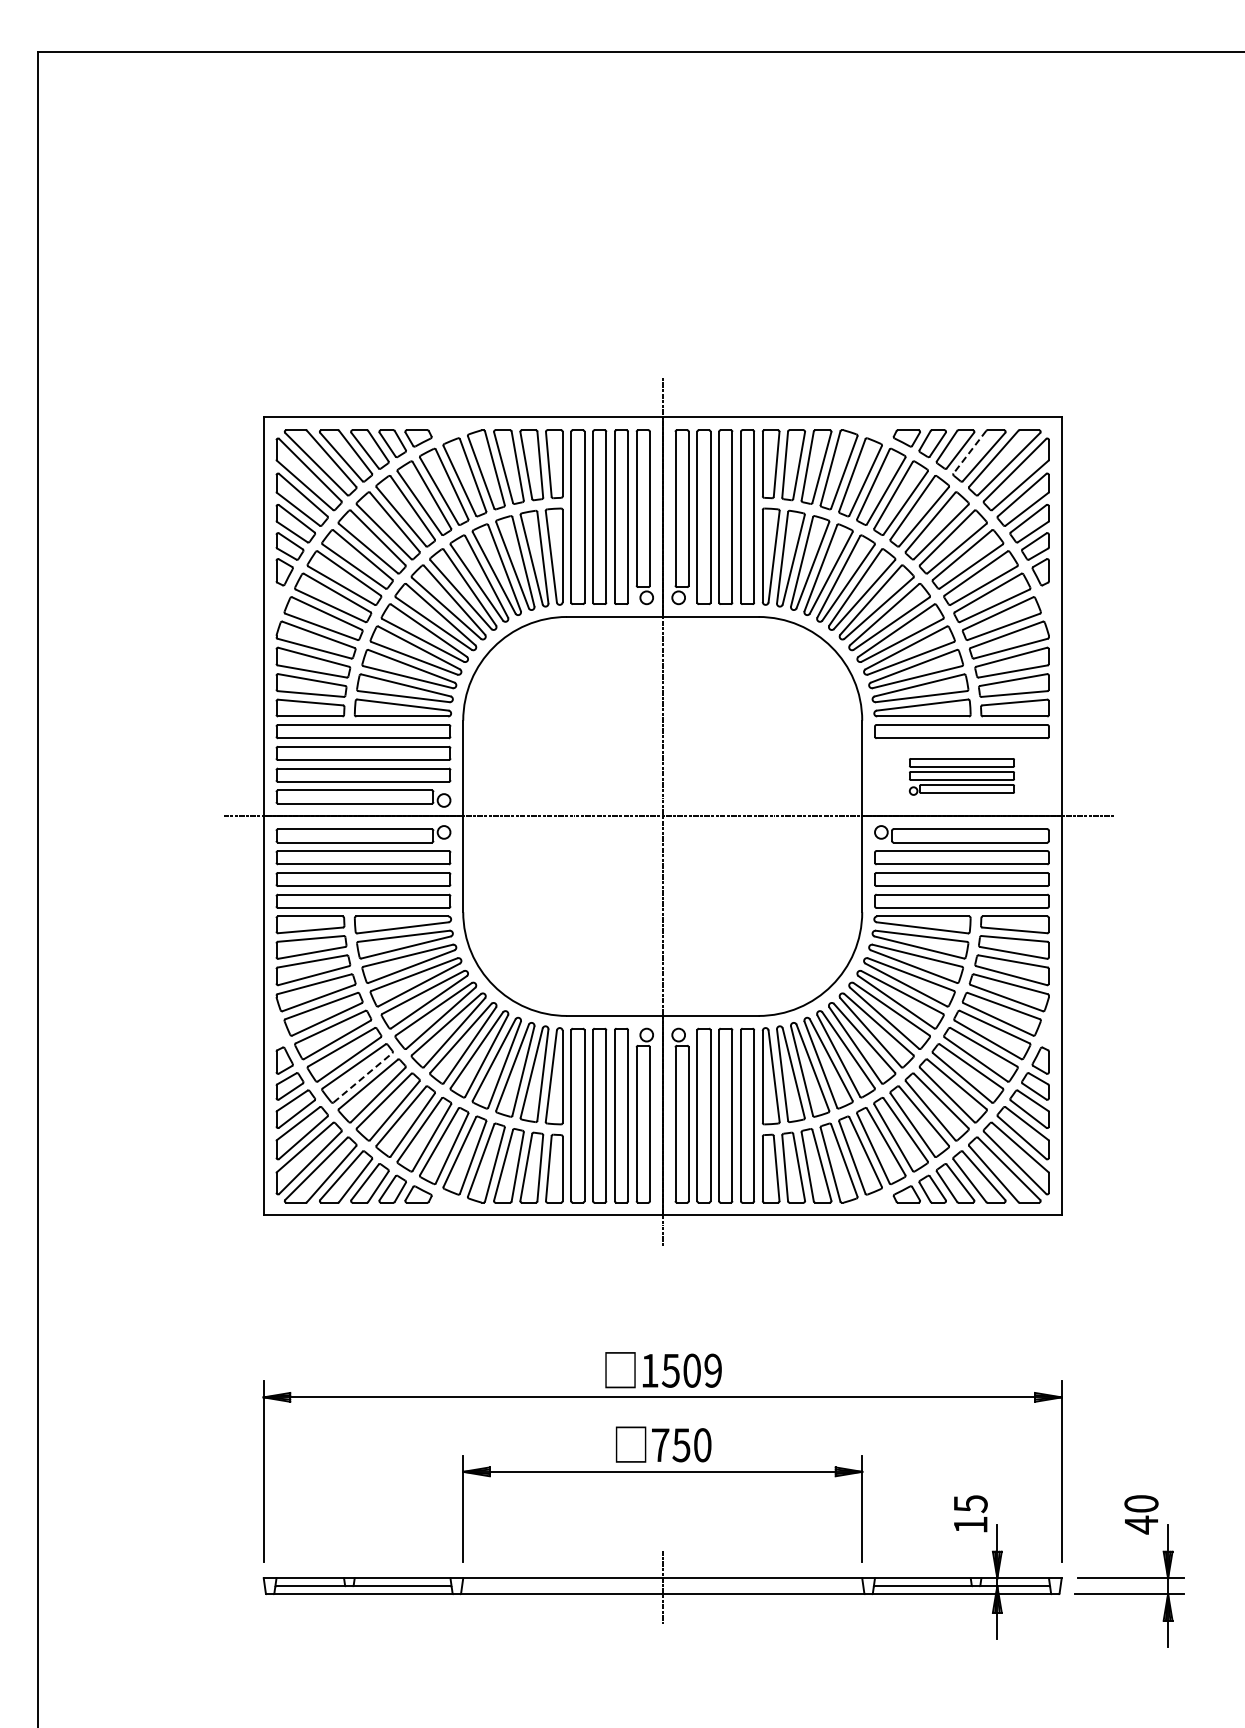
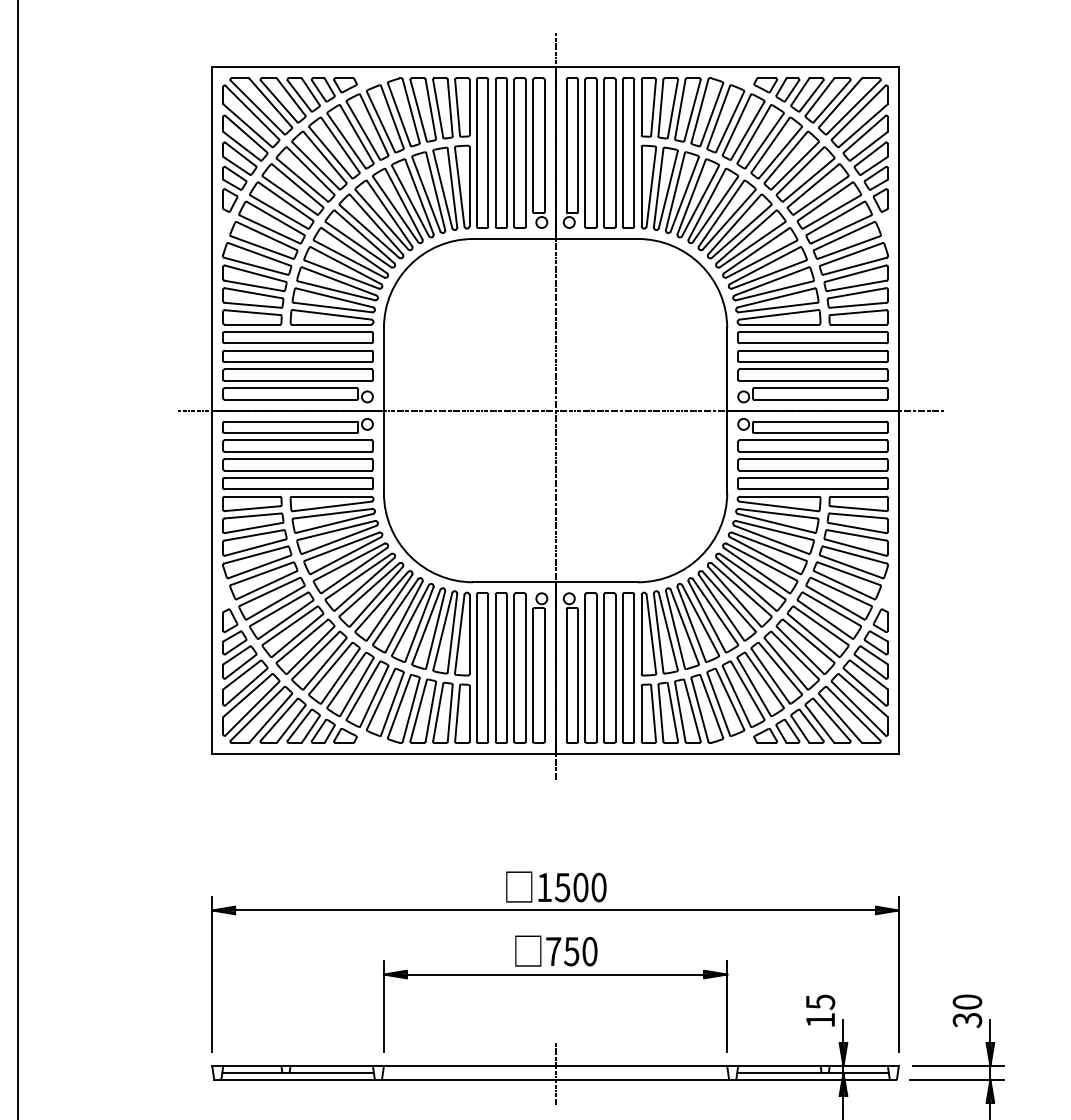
line: (969, 452) -> (819, 97), dashed -> solid
part: (961, 776) -> (812, 376), size x1.67
line: (363, 1077) -> (298, 635), dashed -> solid
text: (712, 1370) -> (598, 887), 1509 -> 1500
text: (1141, 1524) -> (967, 1019), 40 -> 30

